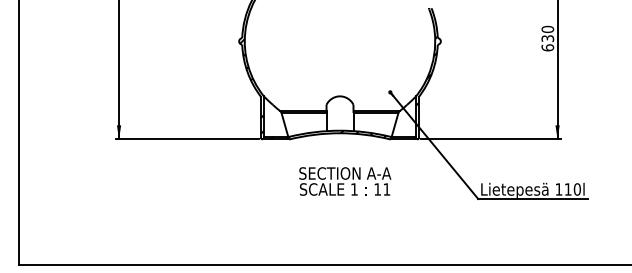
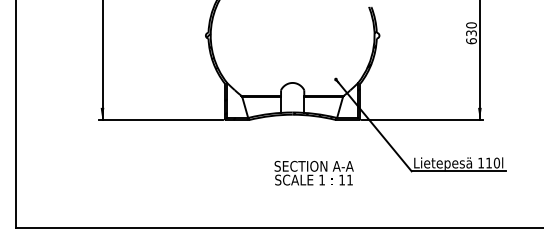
text: (344, 180) -> (313, 172), moved

